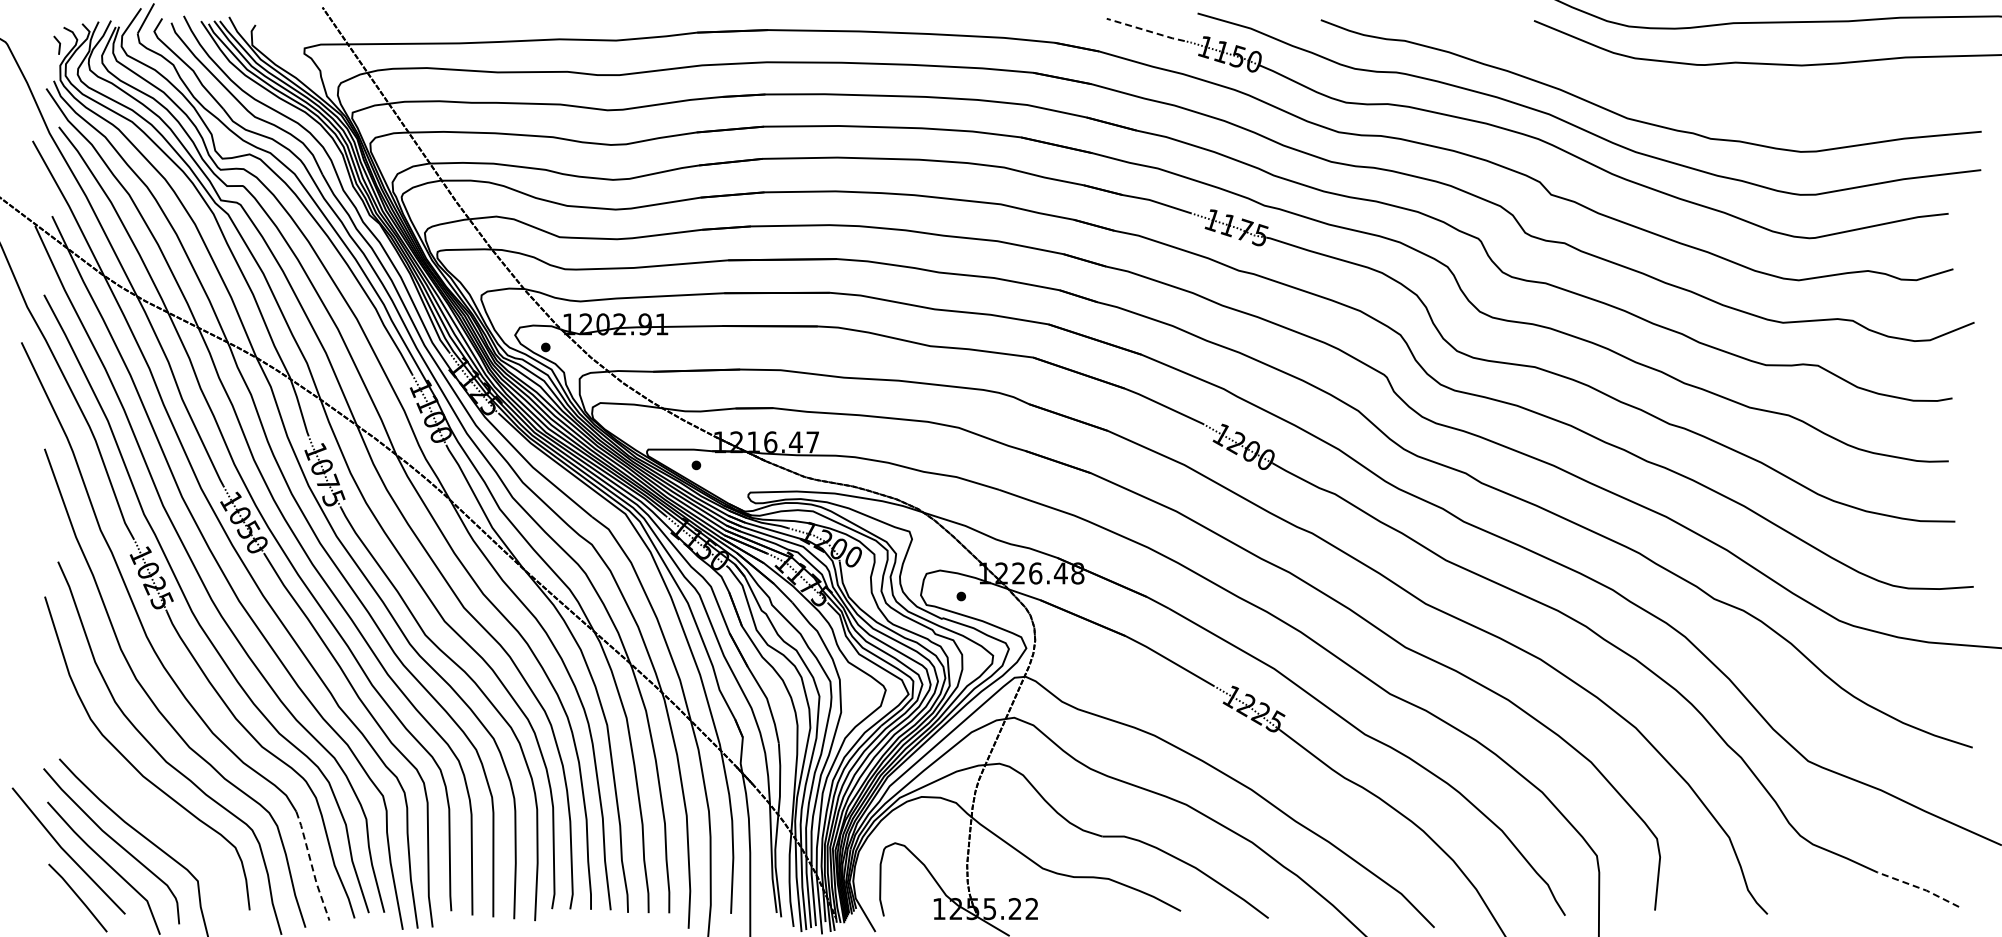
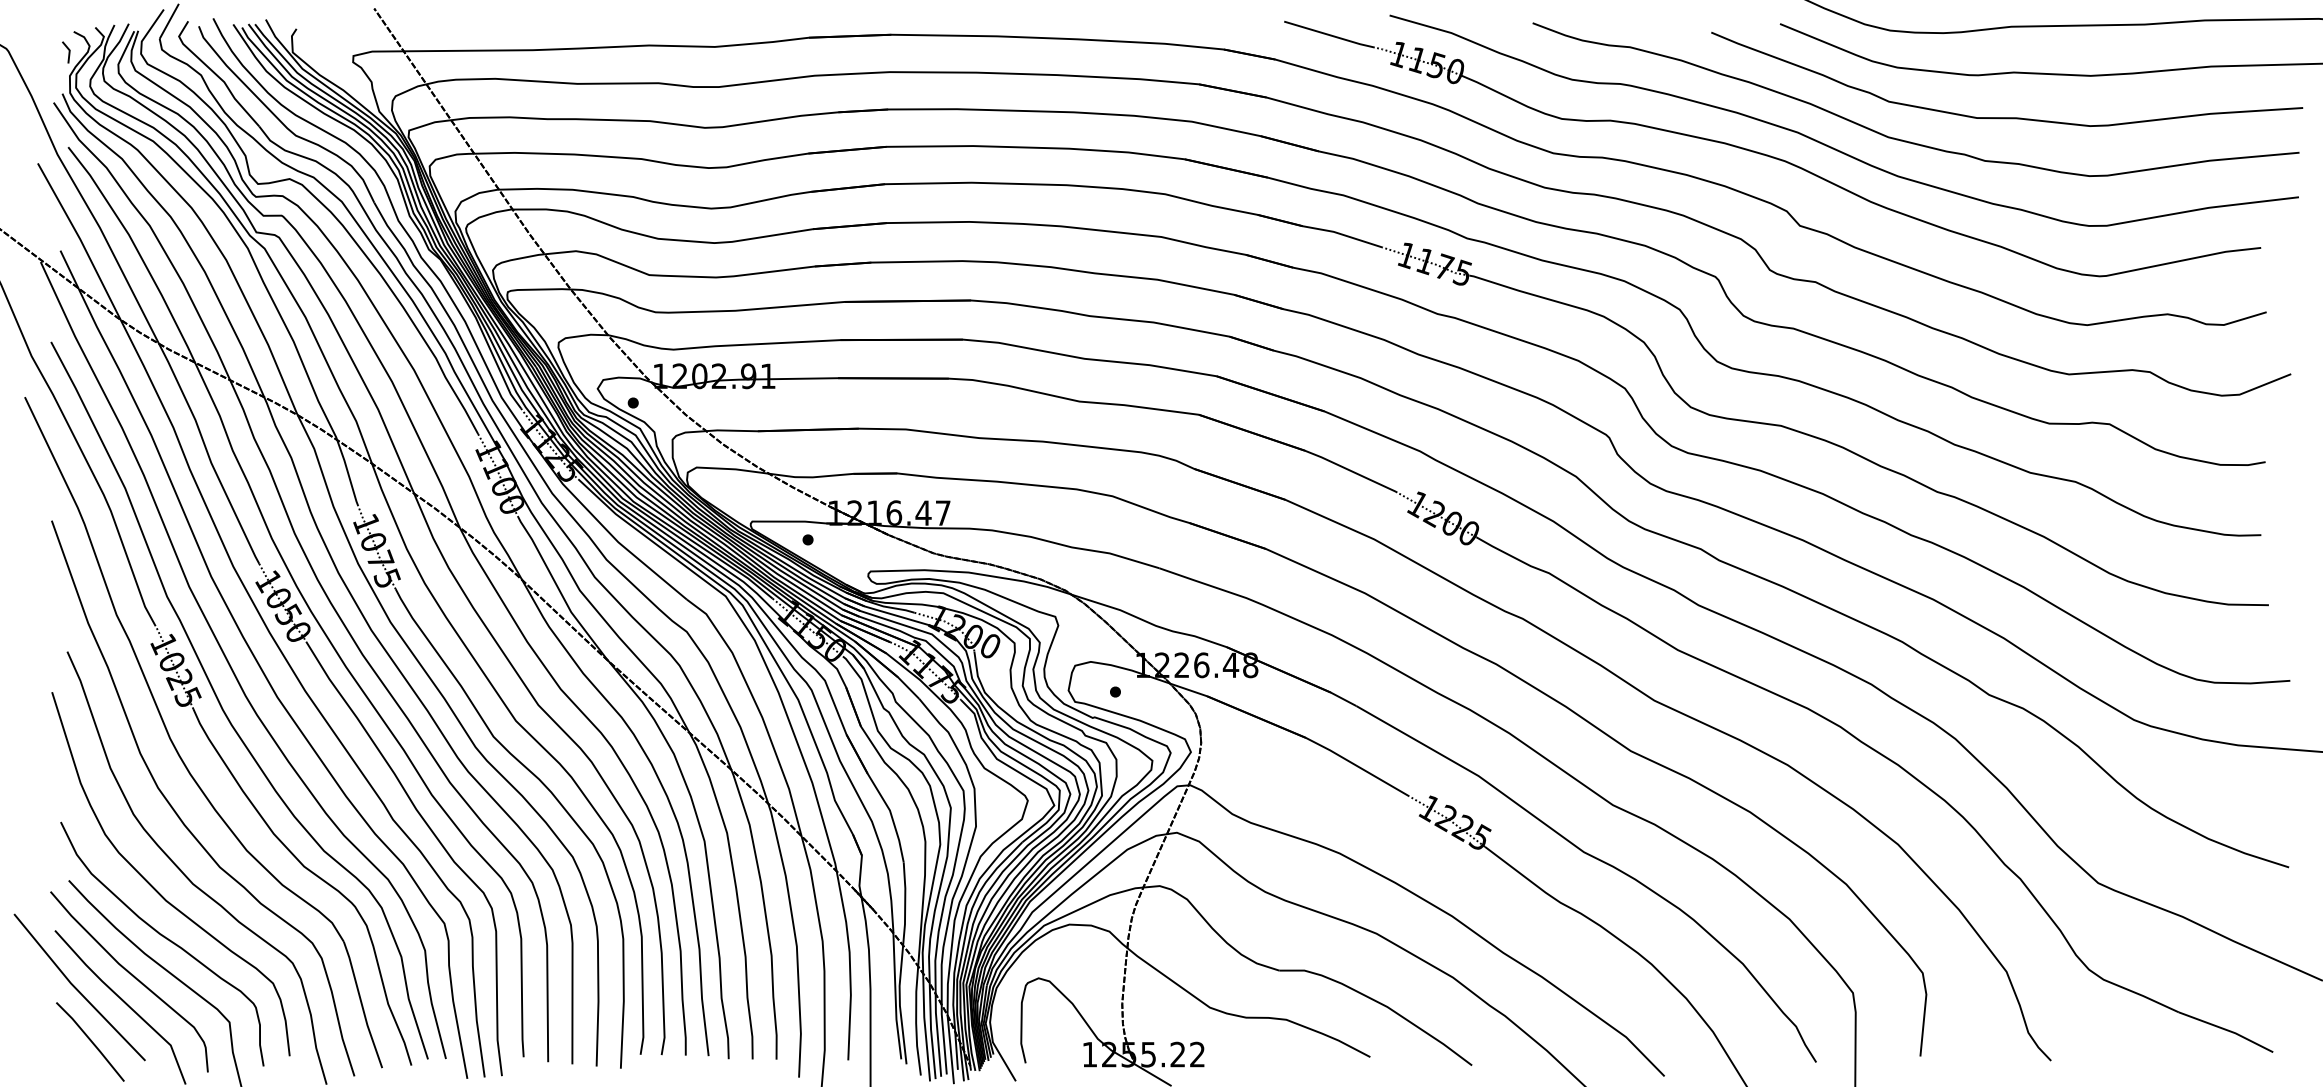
line: (1145, 30) -> (1329, 35), dashed -> solid
curve: (1729, 101) -> (2006, 117), added
curve: (142, 809) -> (165, 939), added
line: (312, 866) -> (362, 1005), dashed -> solid
line: (1919, 887) -> (2227, 1029), dashed -> solid

